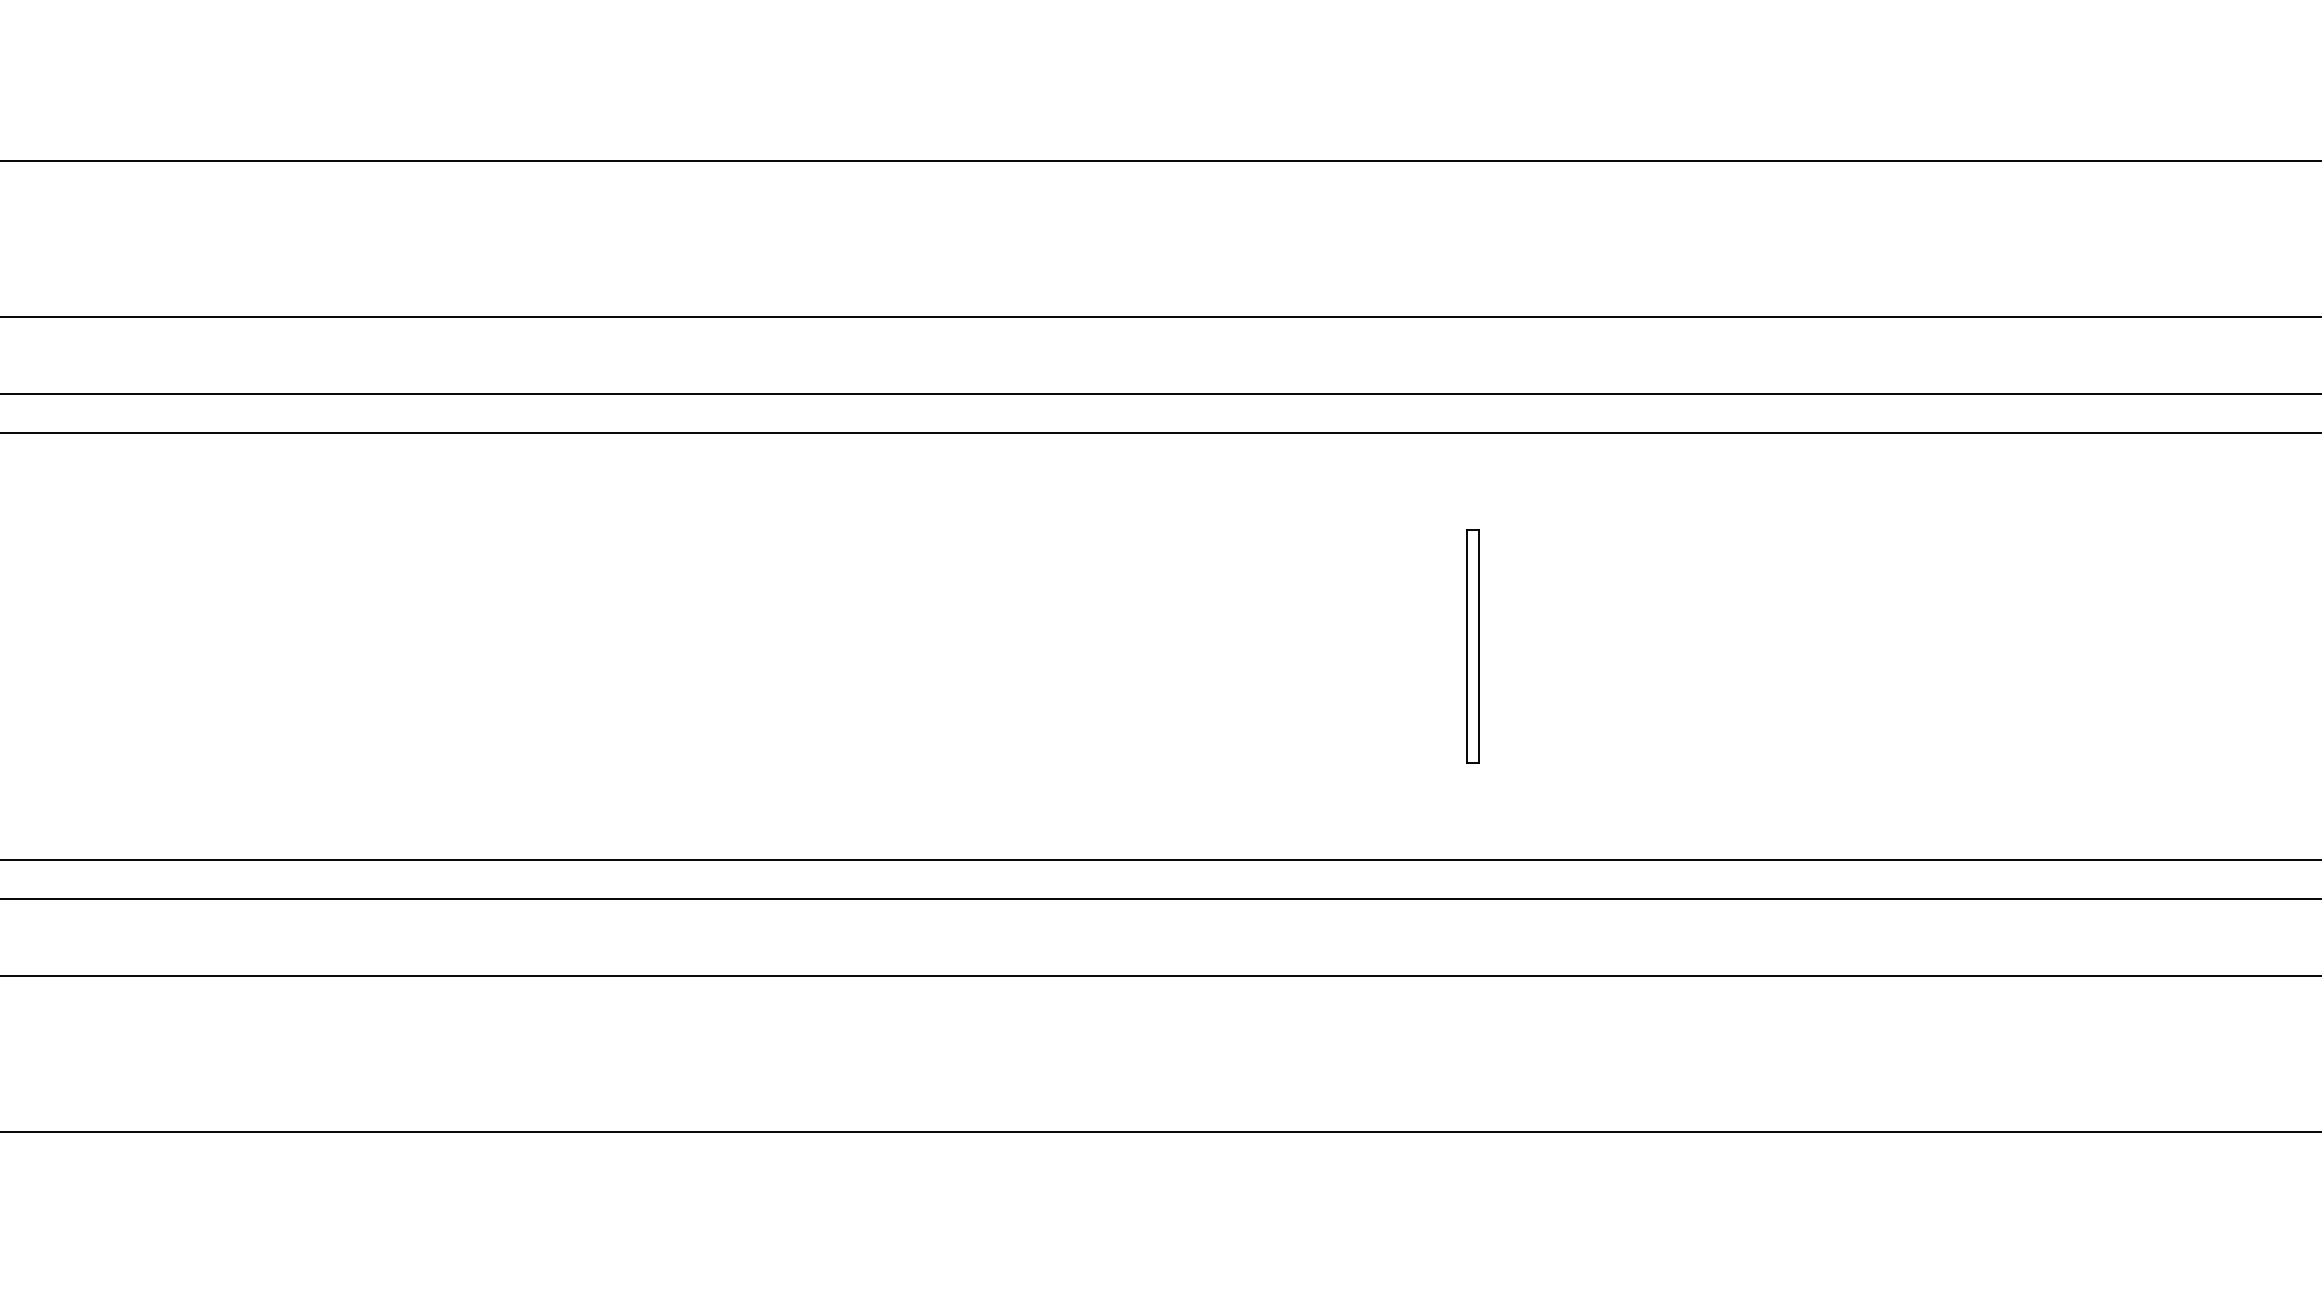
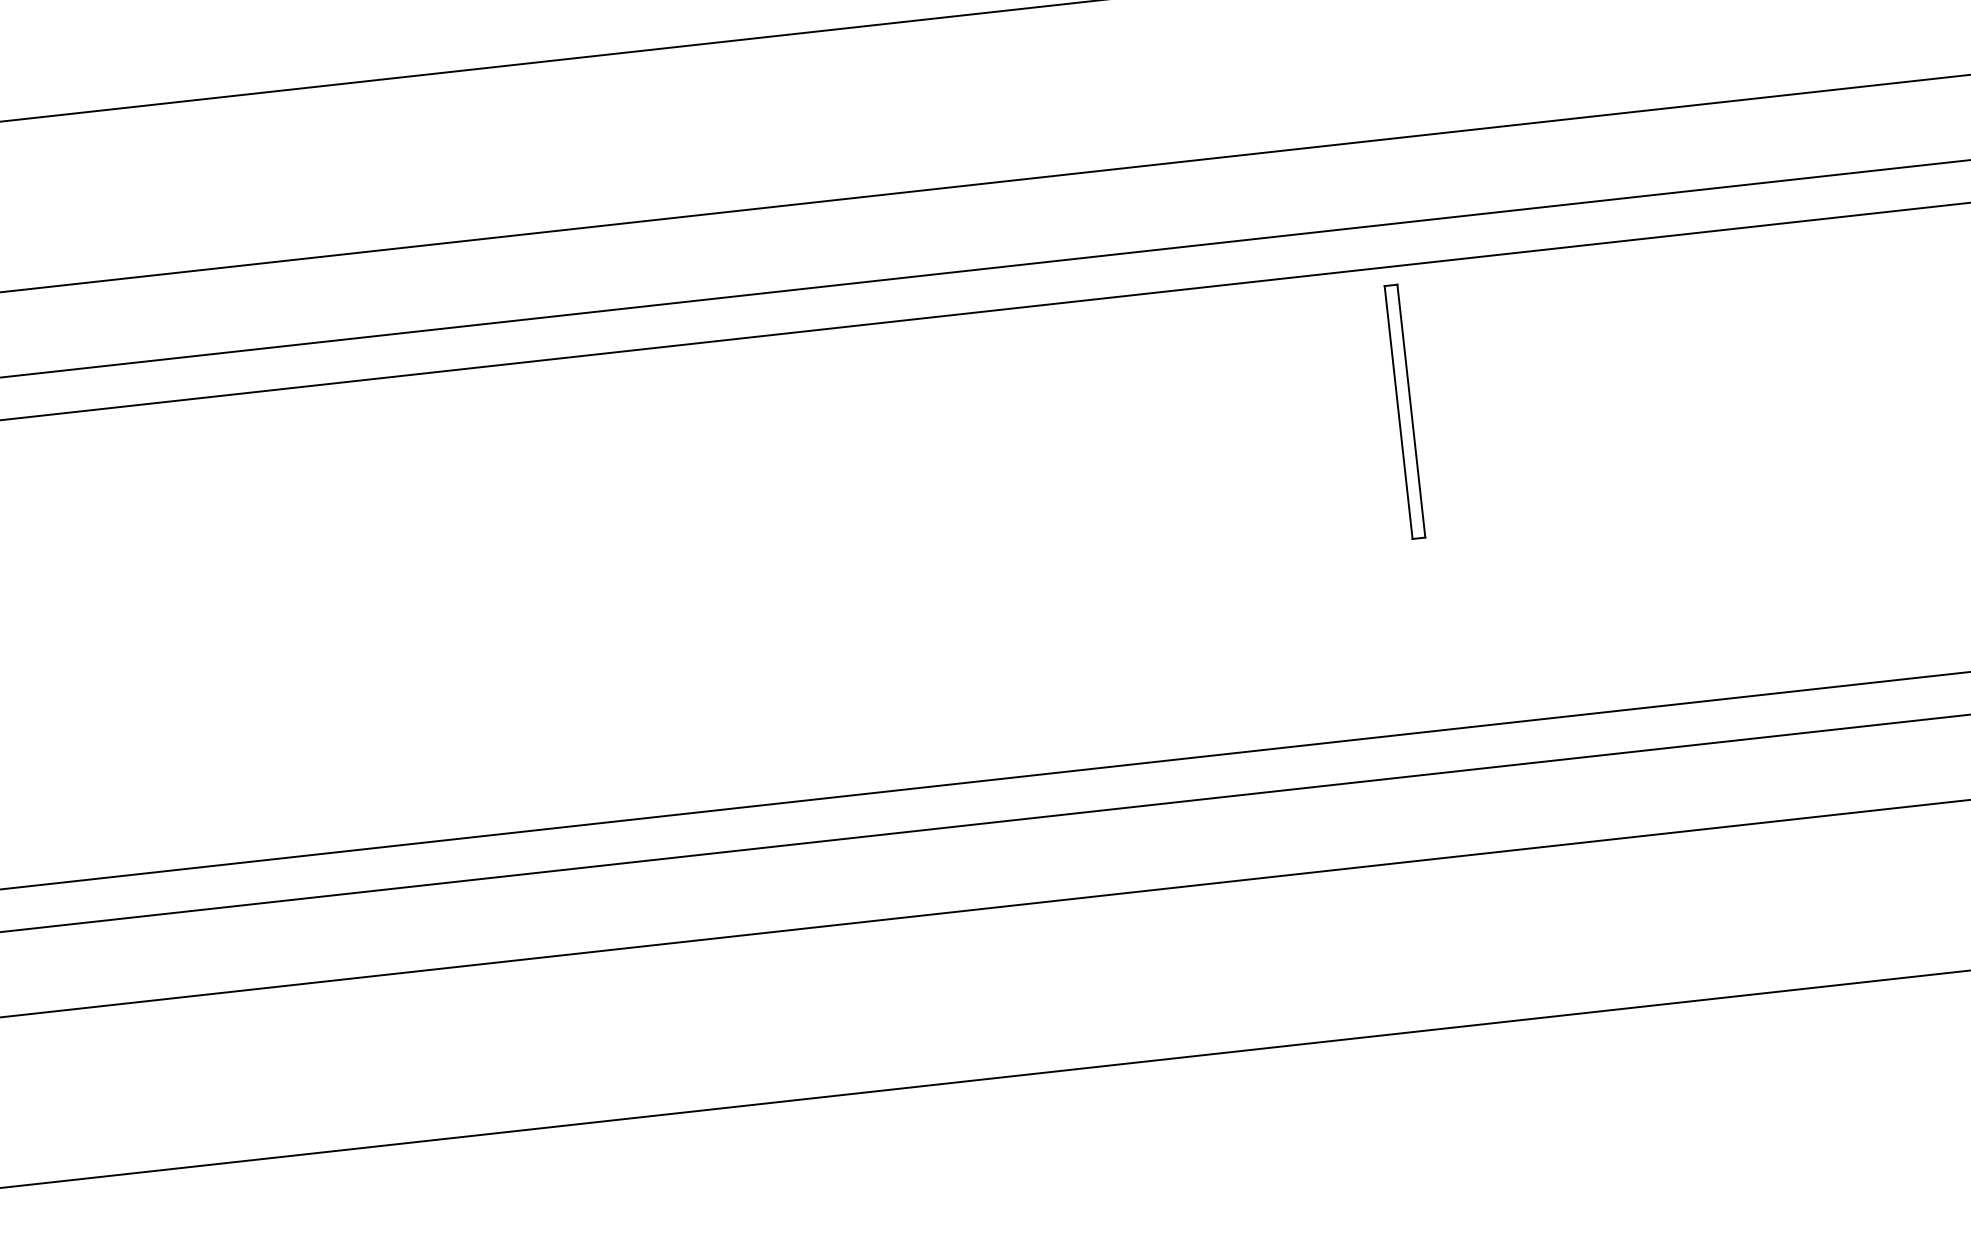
part: (1472, 646) -> (1404, 411), moved

